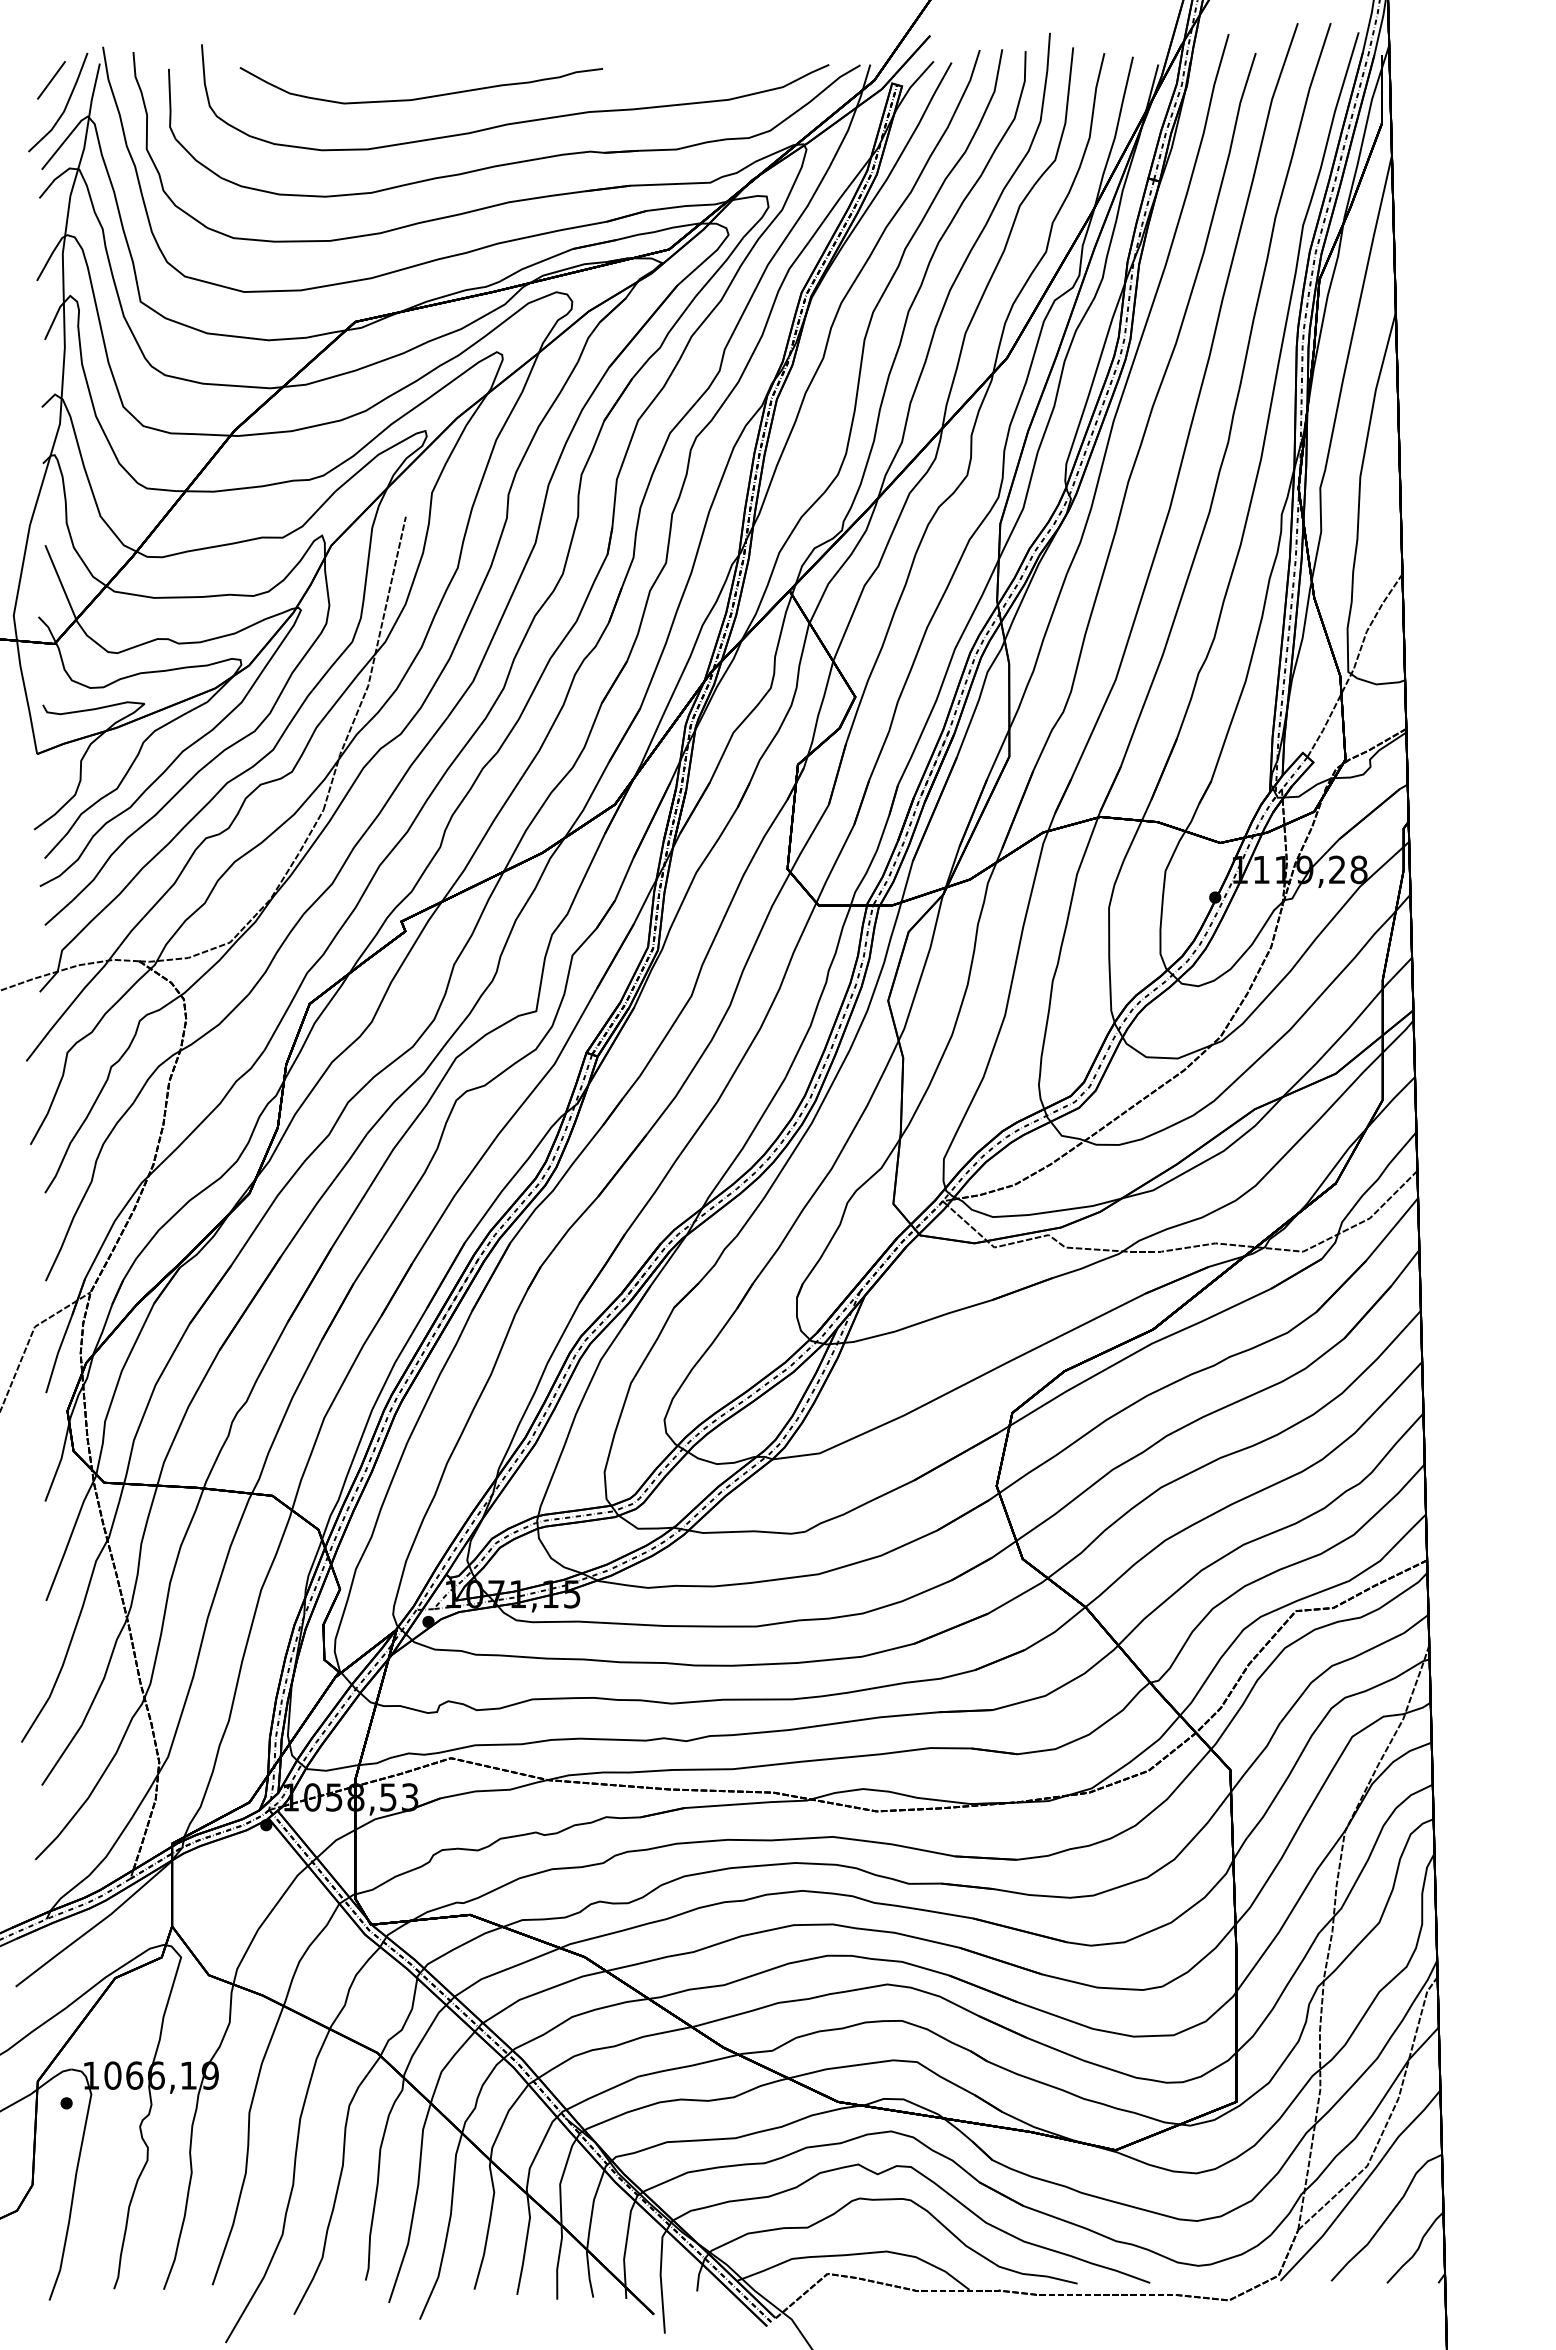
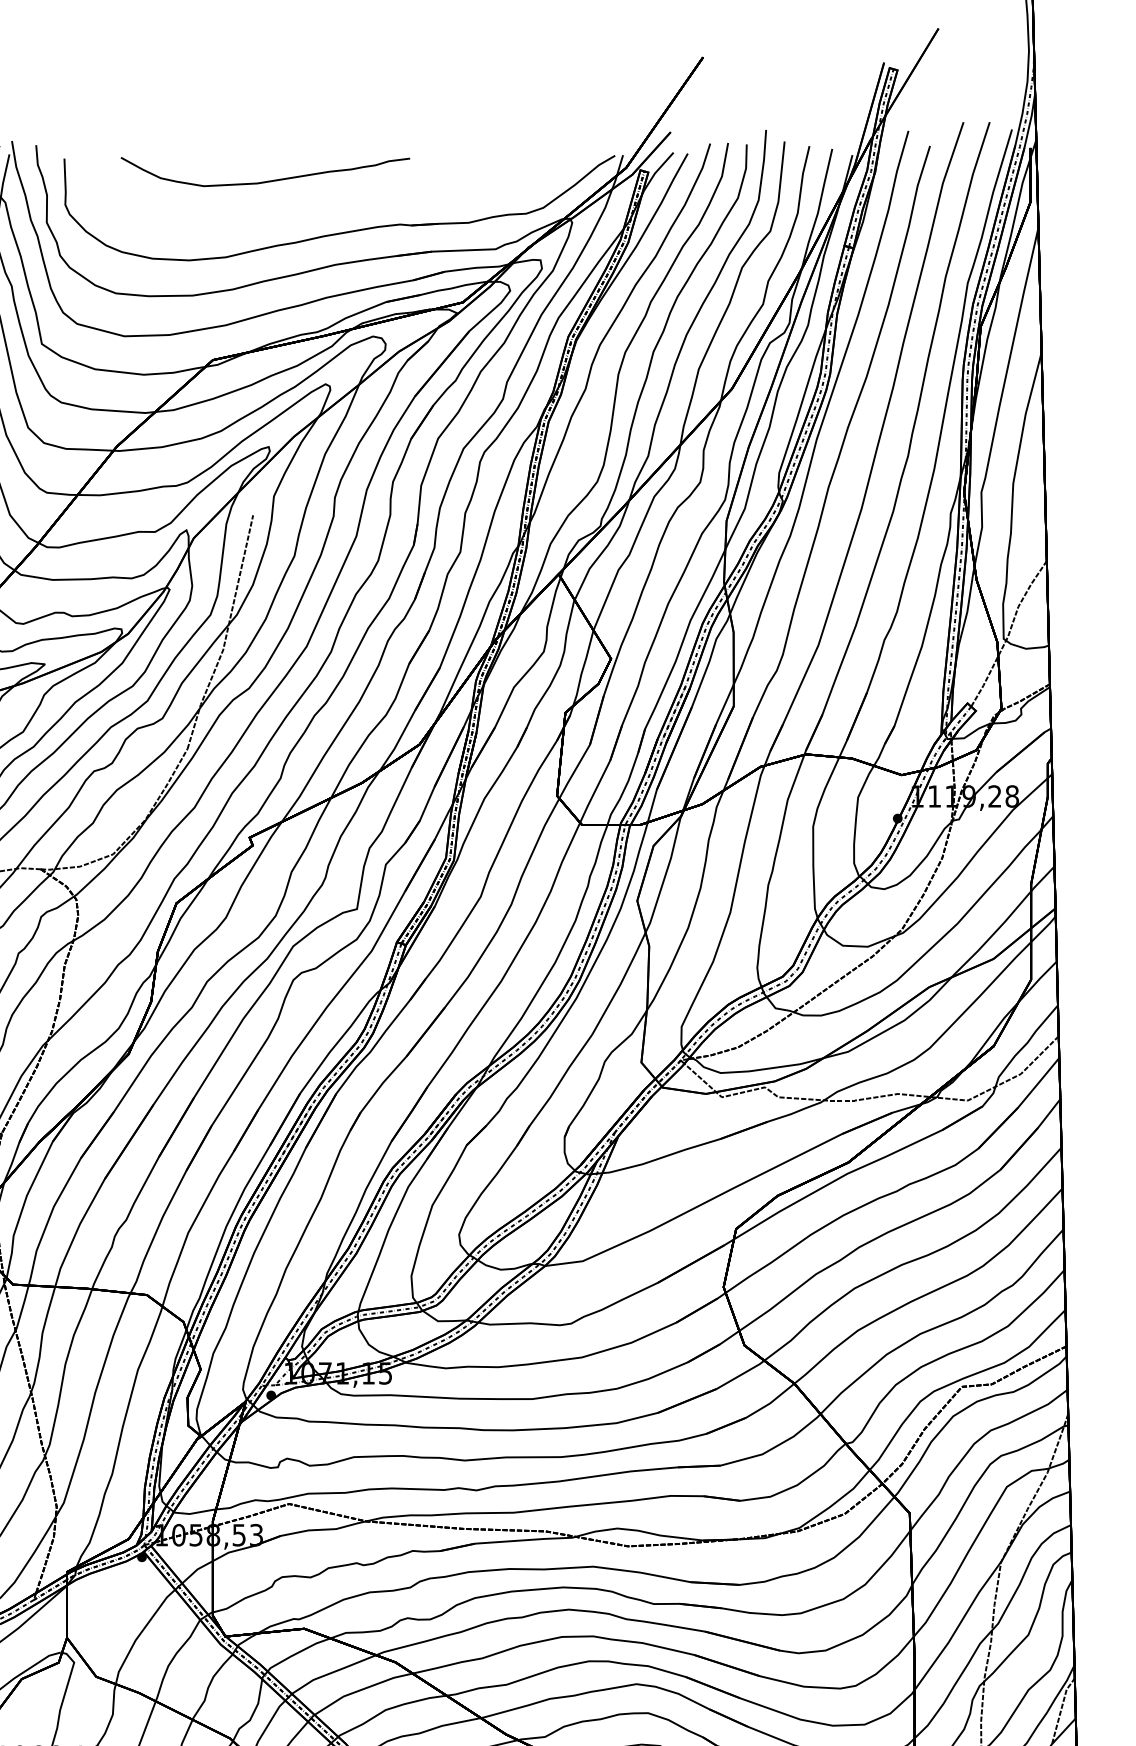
curve: (518, 121) -> (342, 200), removed

